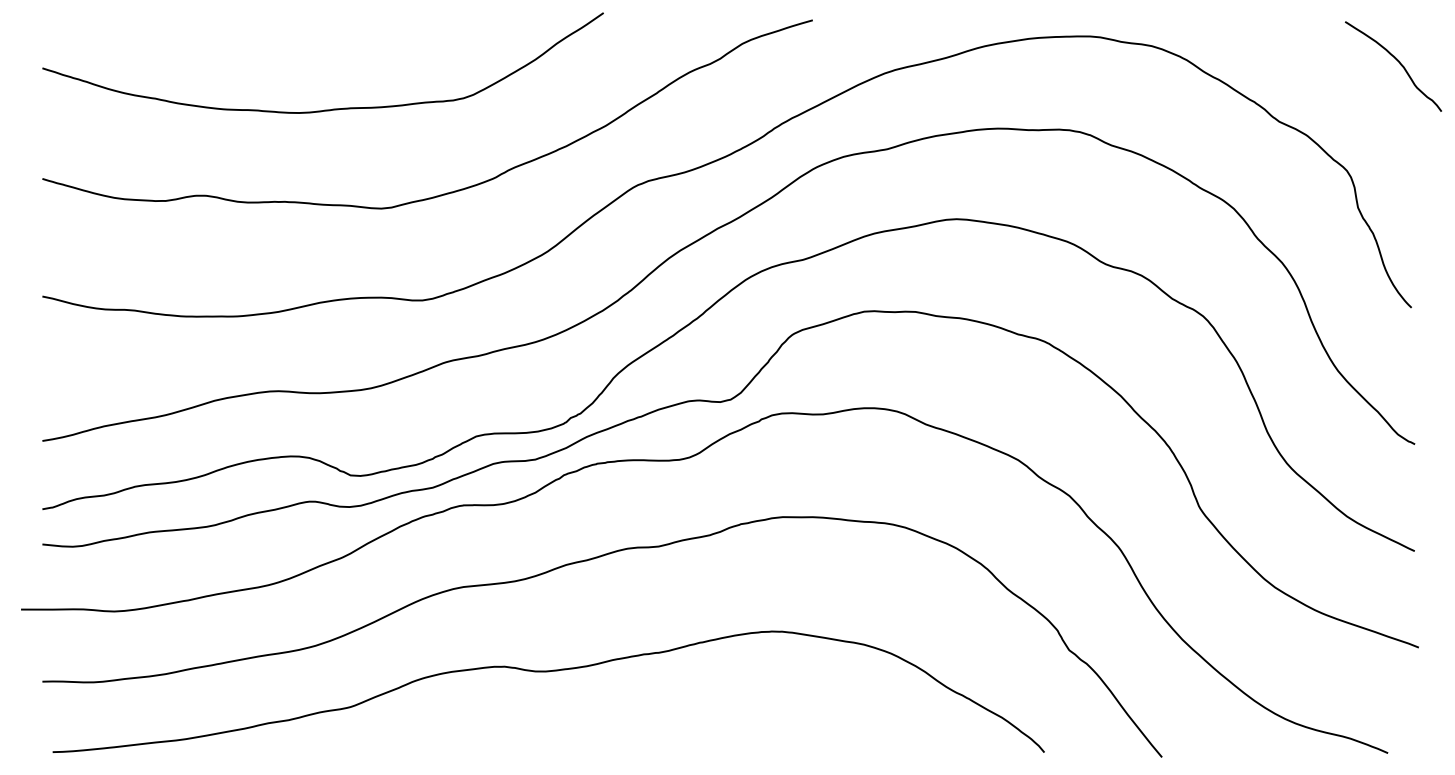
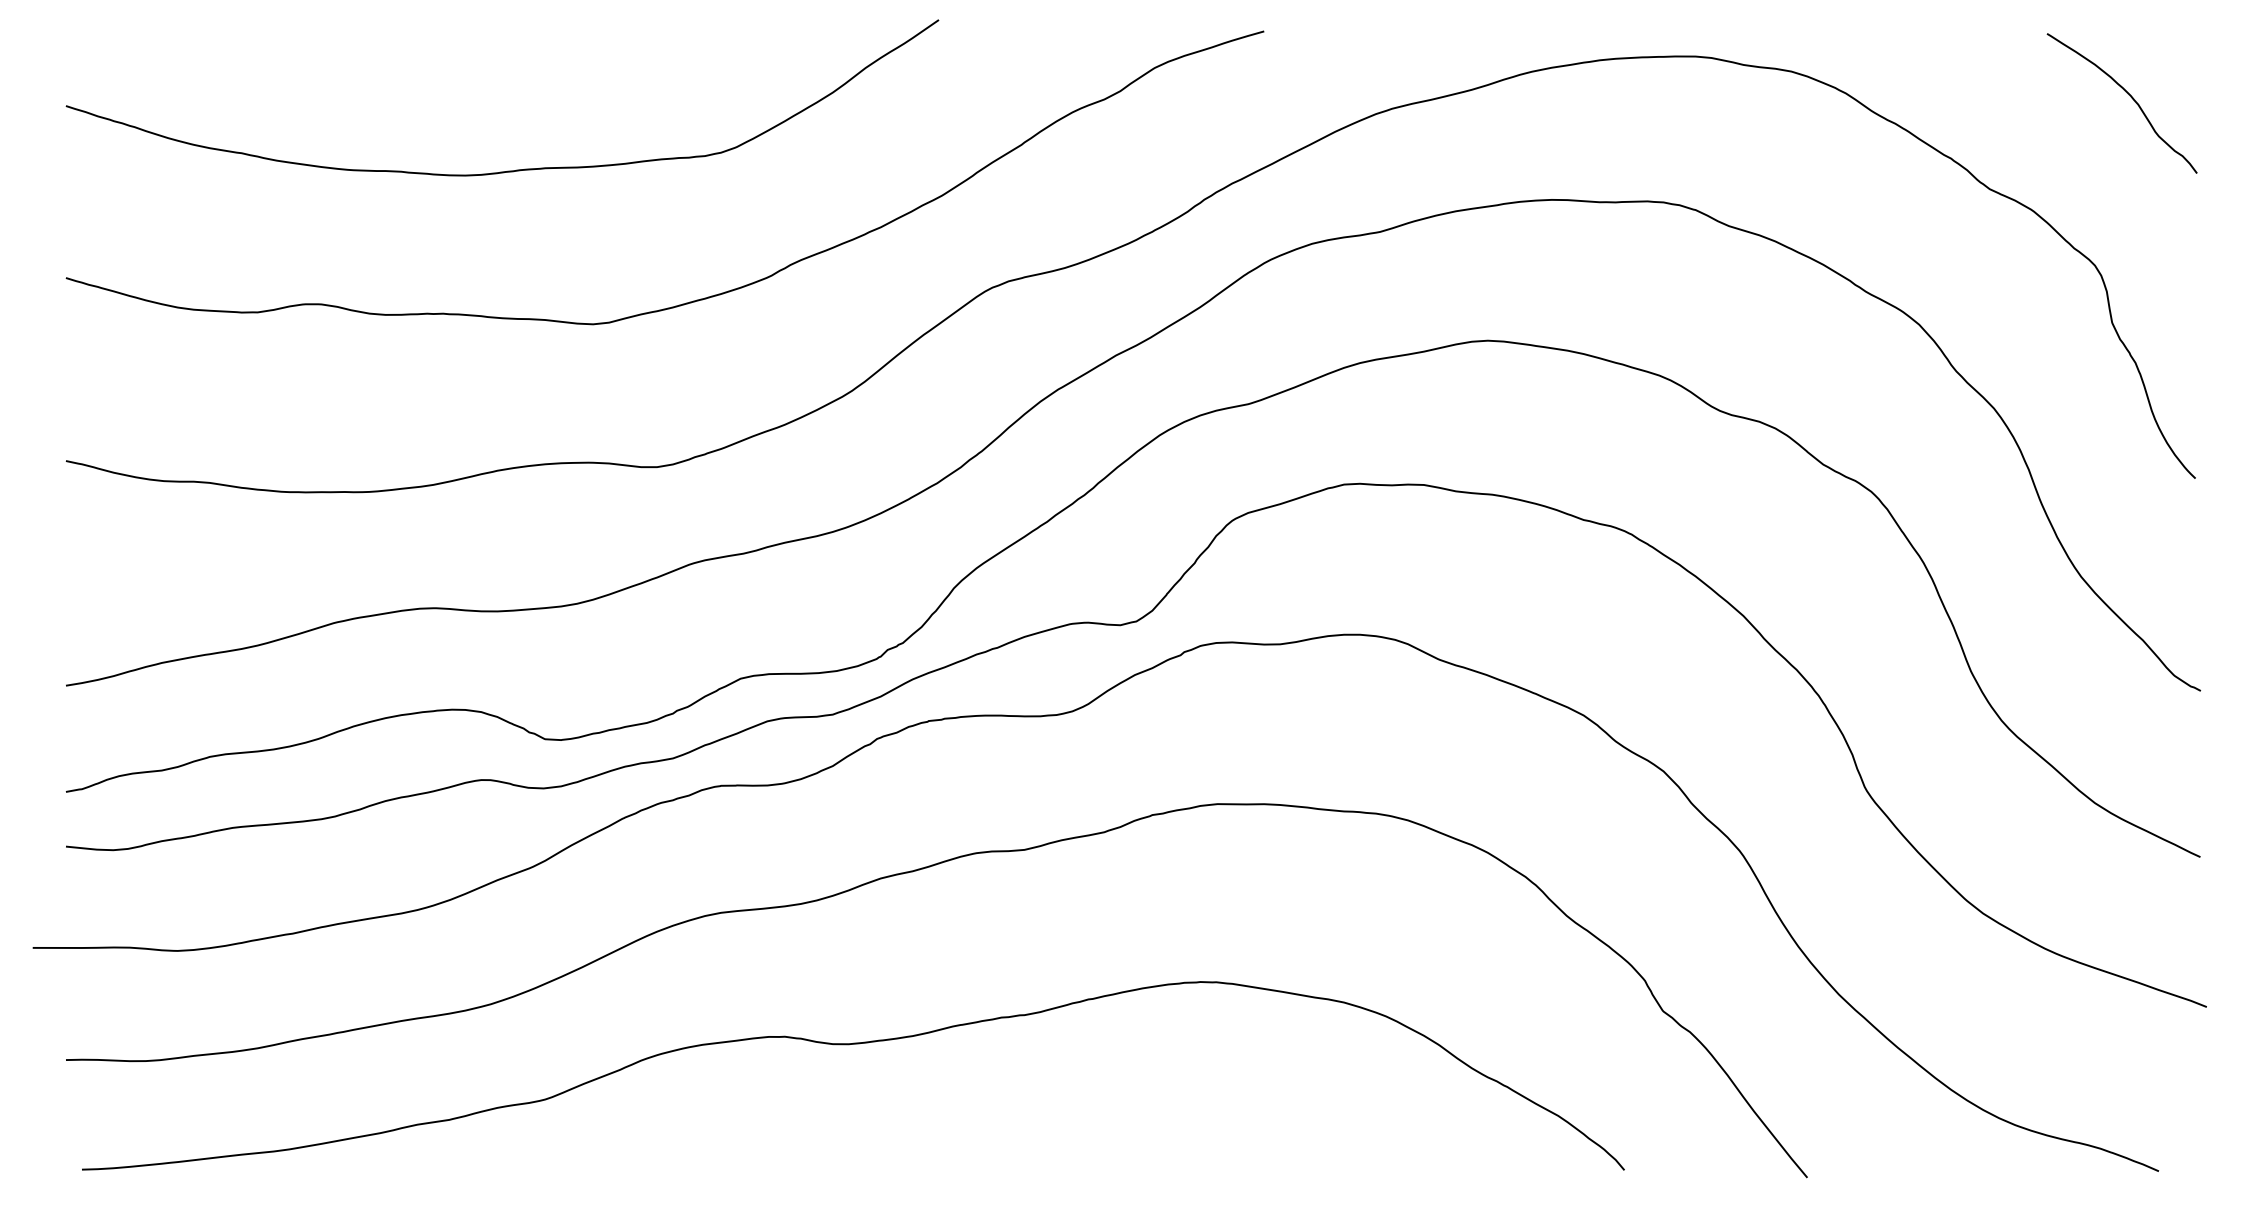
curve: (1397, 61) -> (2128, 95), moved

